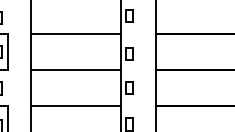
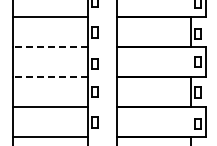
line: (75, 34) -> (49, 47), solid -> dashed
line: (75, 70) -> (49, 77), solid -> dashed

